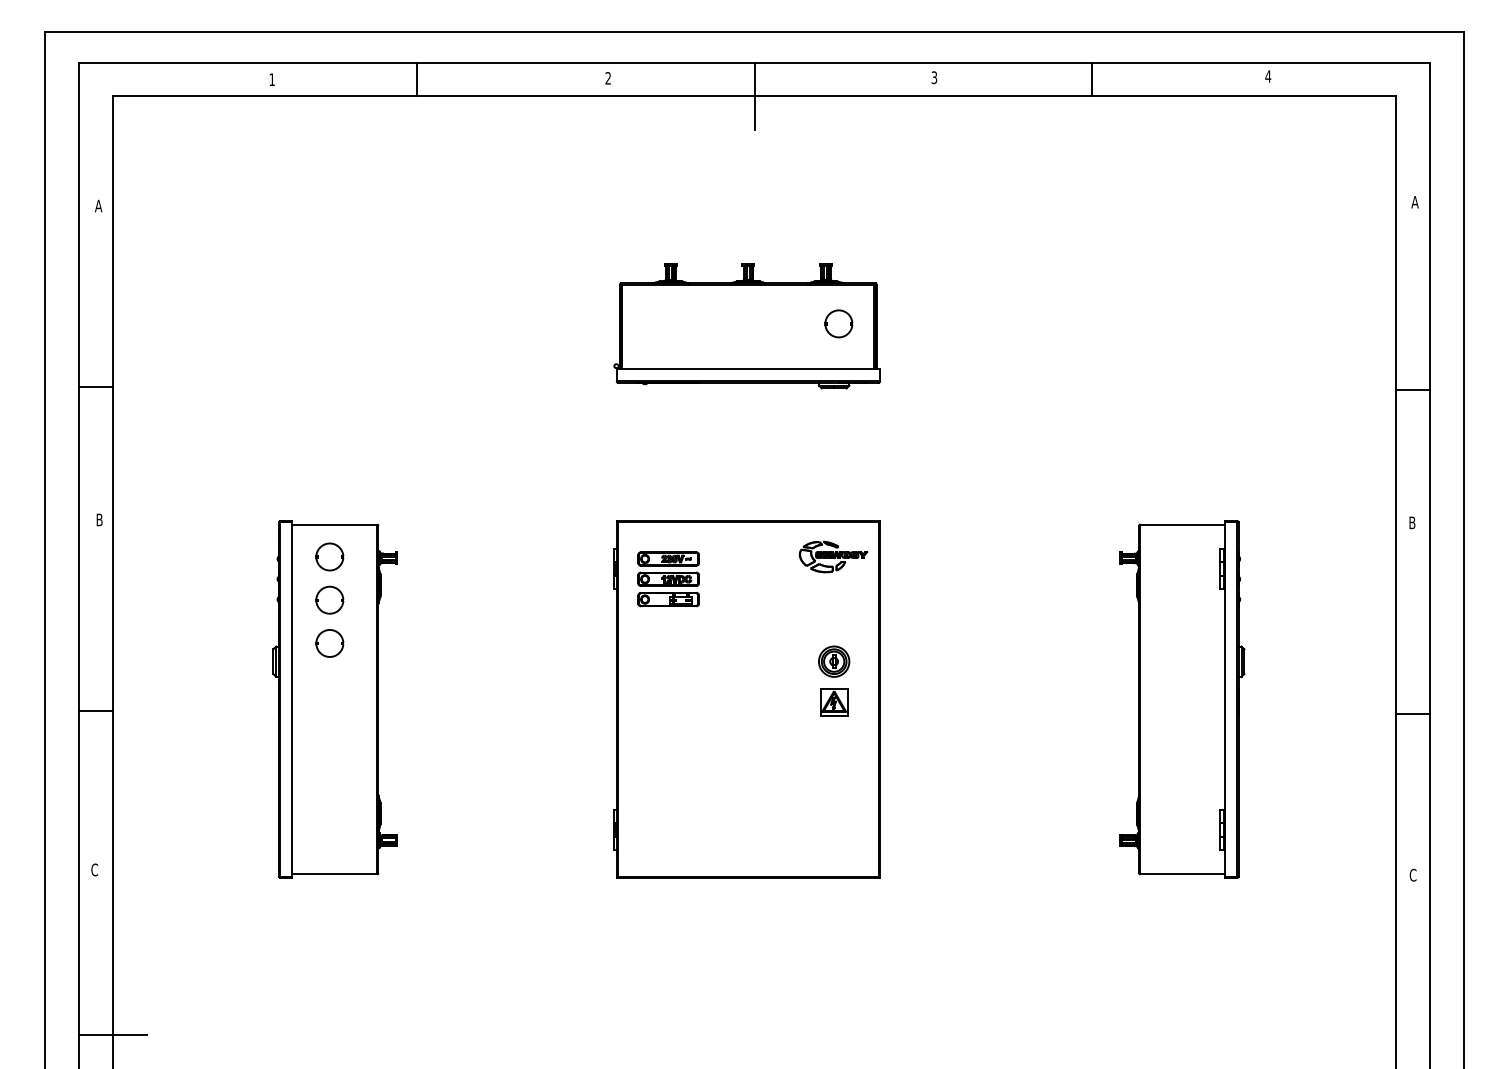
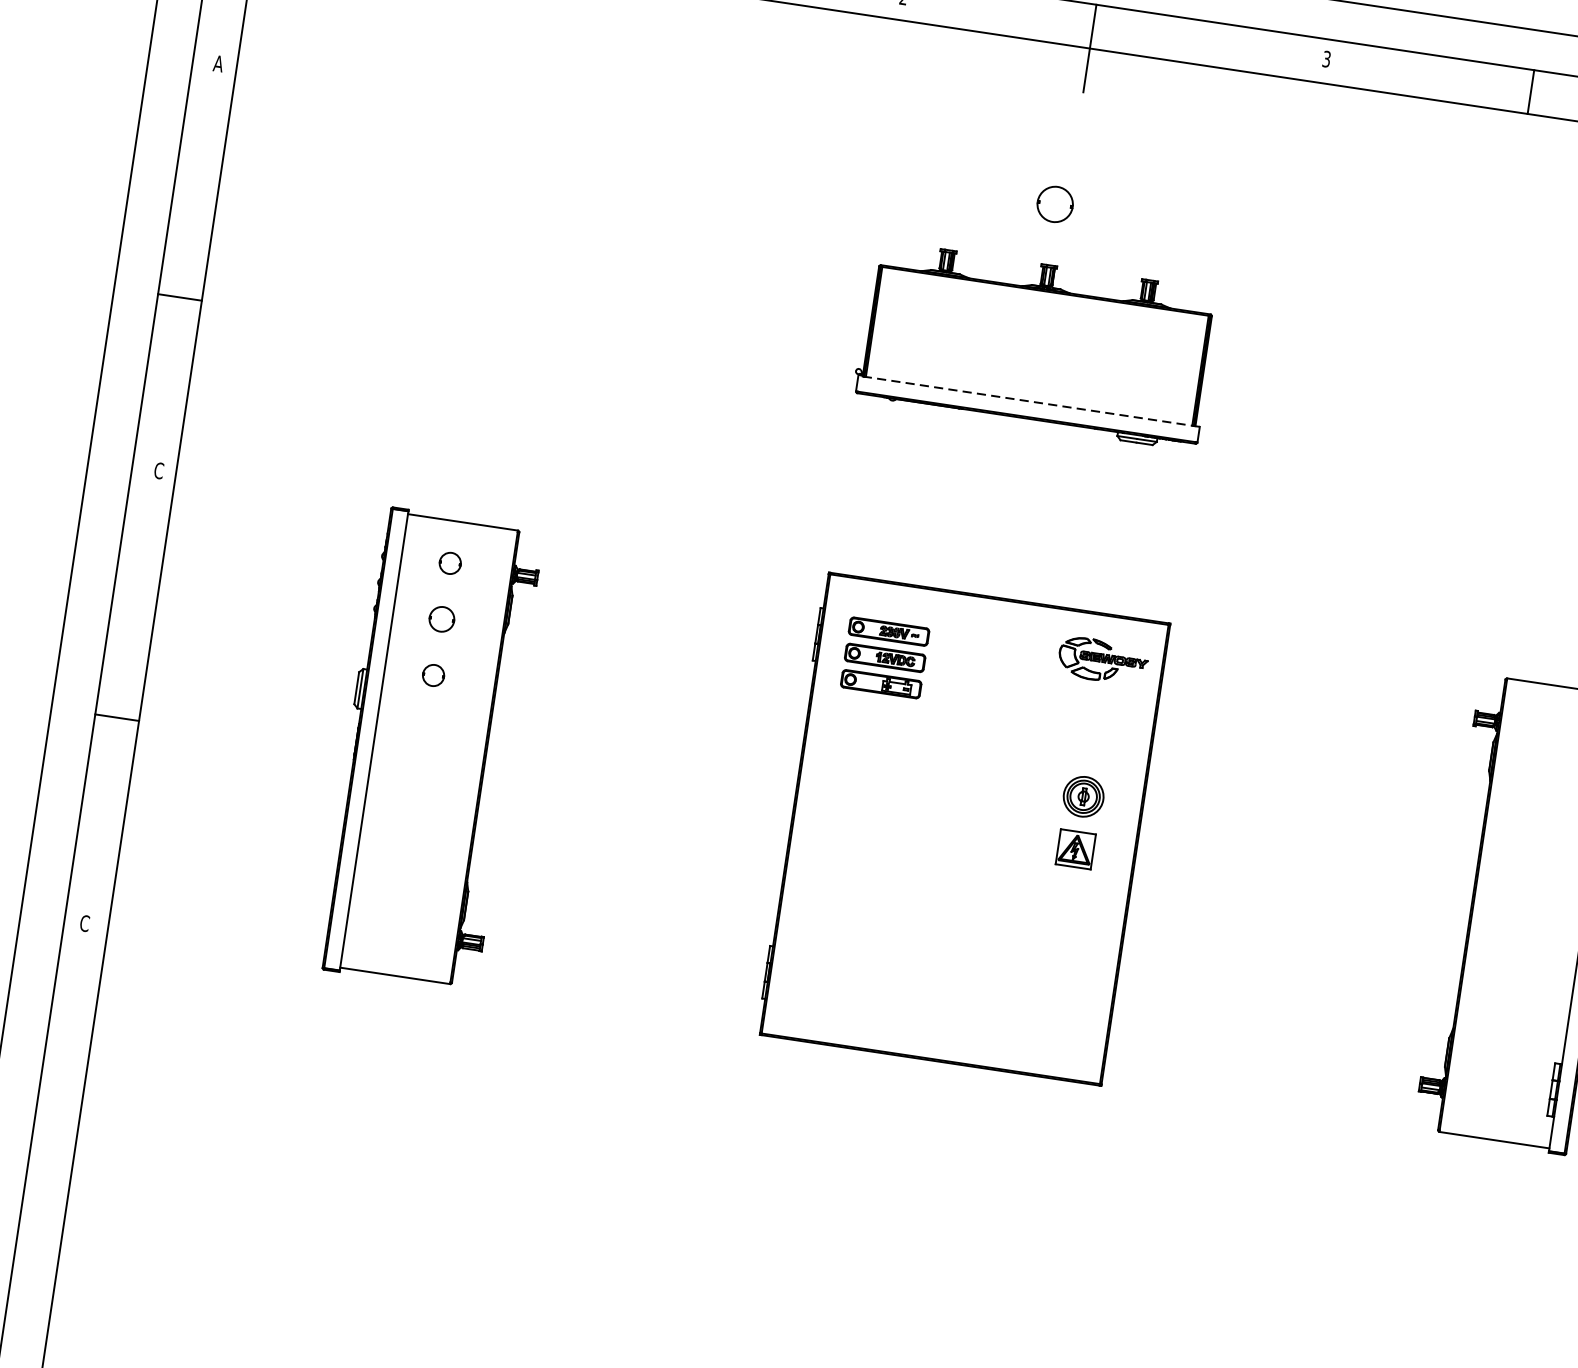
part: (838, 323) -> (1054, 203), moved
line: (748, 369) -> (1029, 401), solid -> dashed
text: (99, 519) -> (158, 470), B -> C
part: (329, 556) -> (449, 562), size x0.6
part: (329, 599) -> (441, 618), size x0.7
part: (329, 643) -> (433, 675), size x0.6
line: (112, 1035) -> (75, 1141), removed

